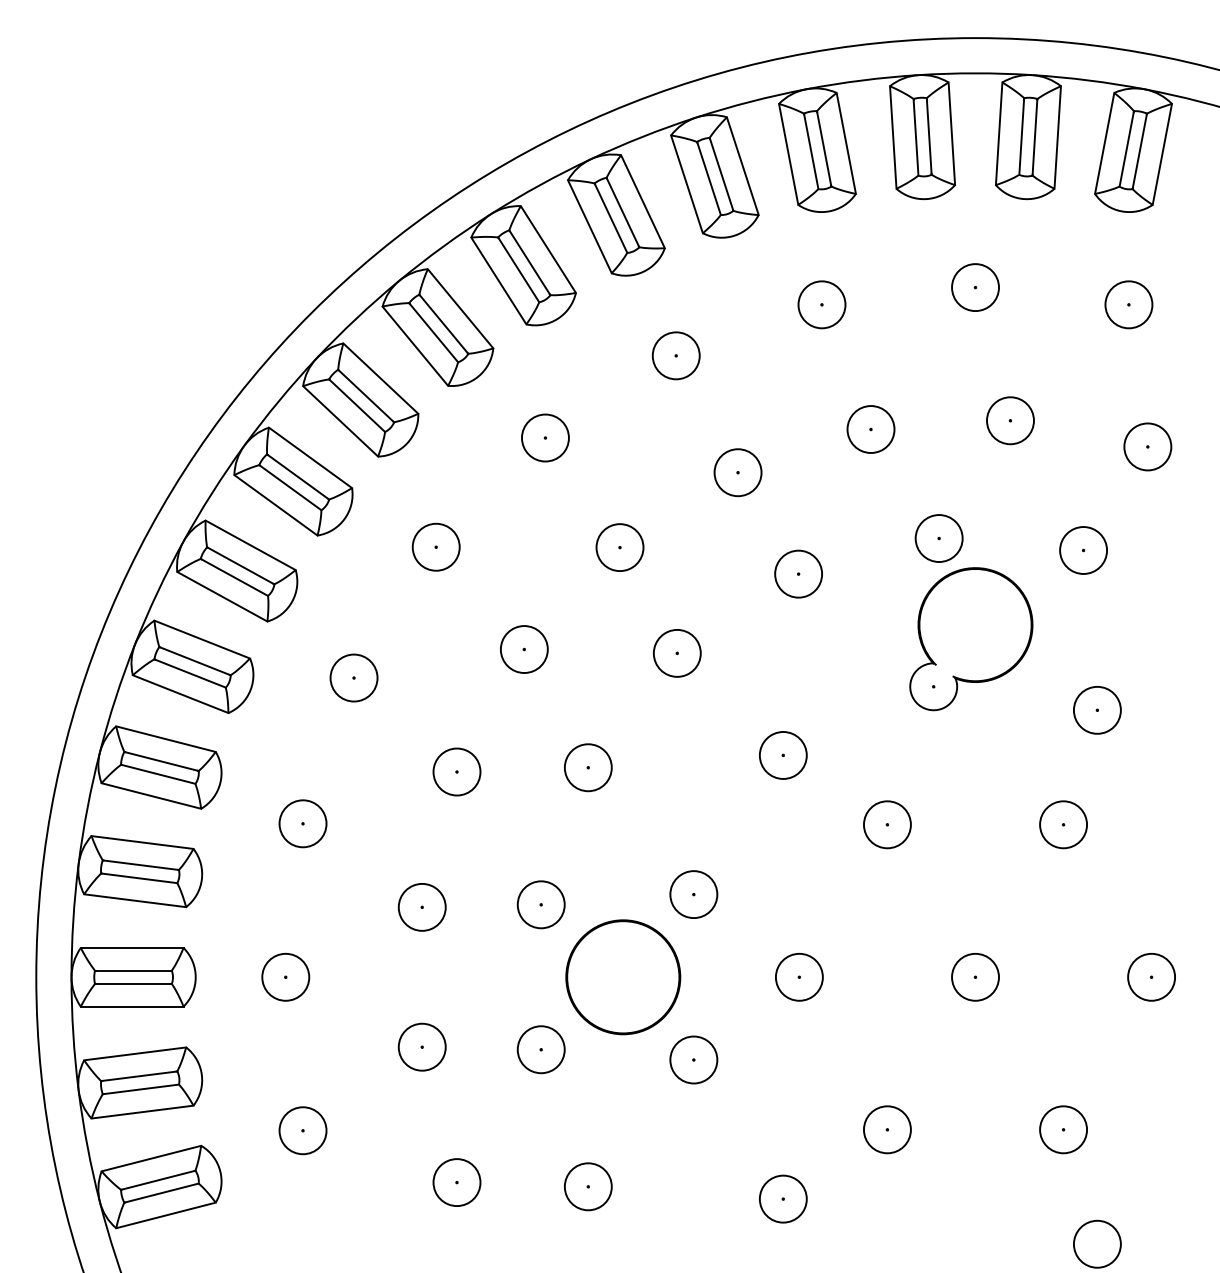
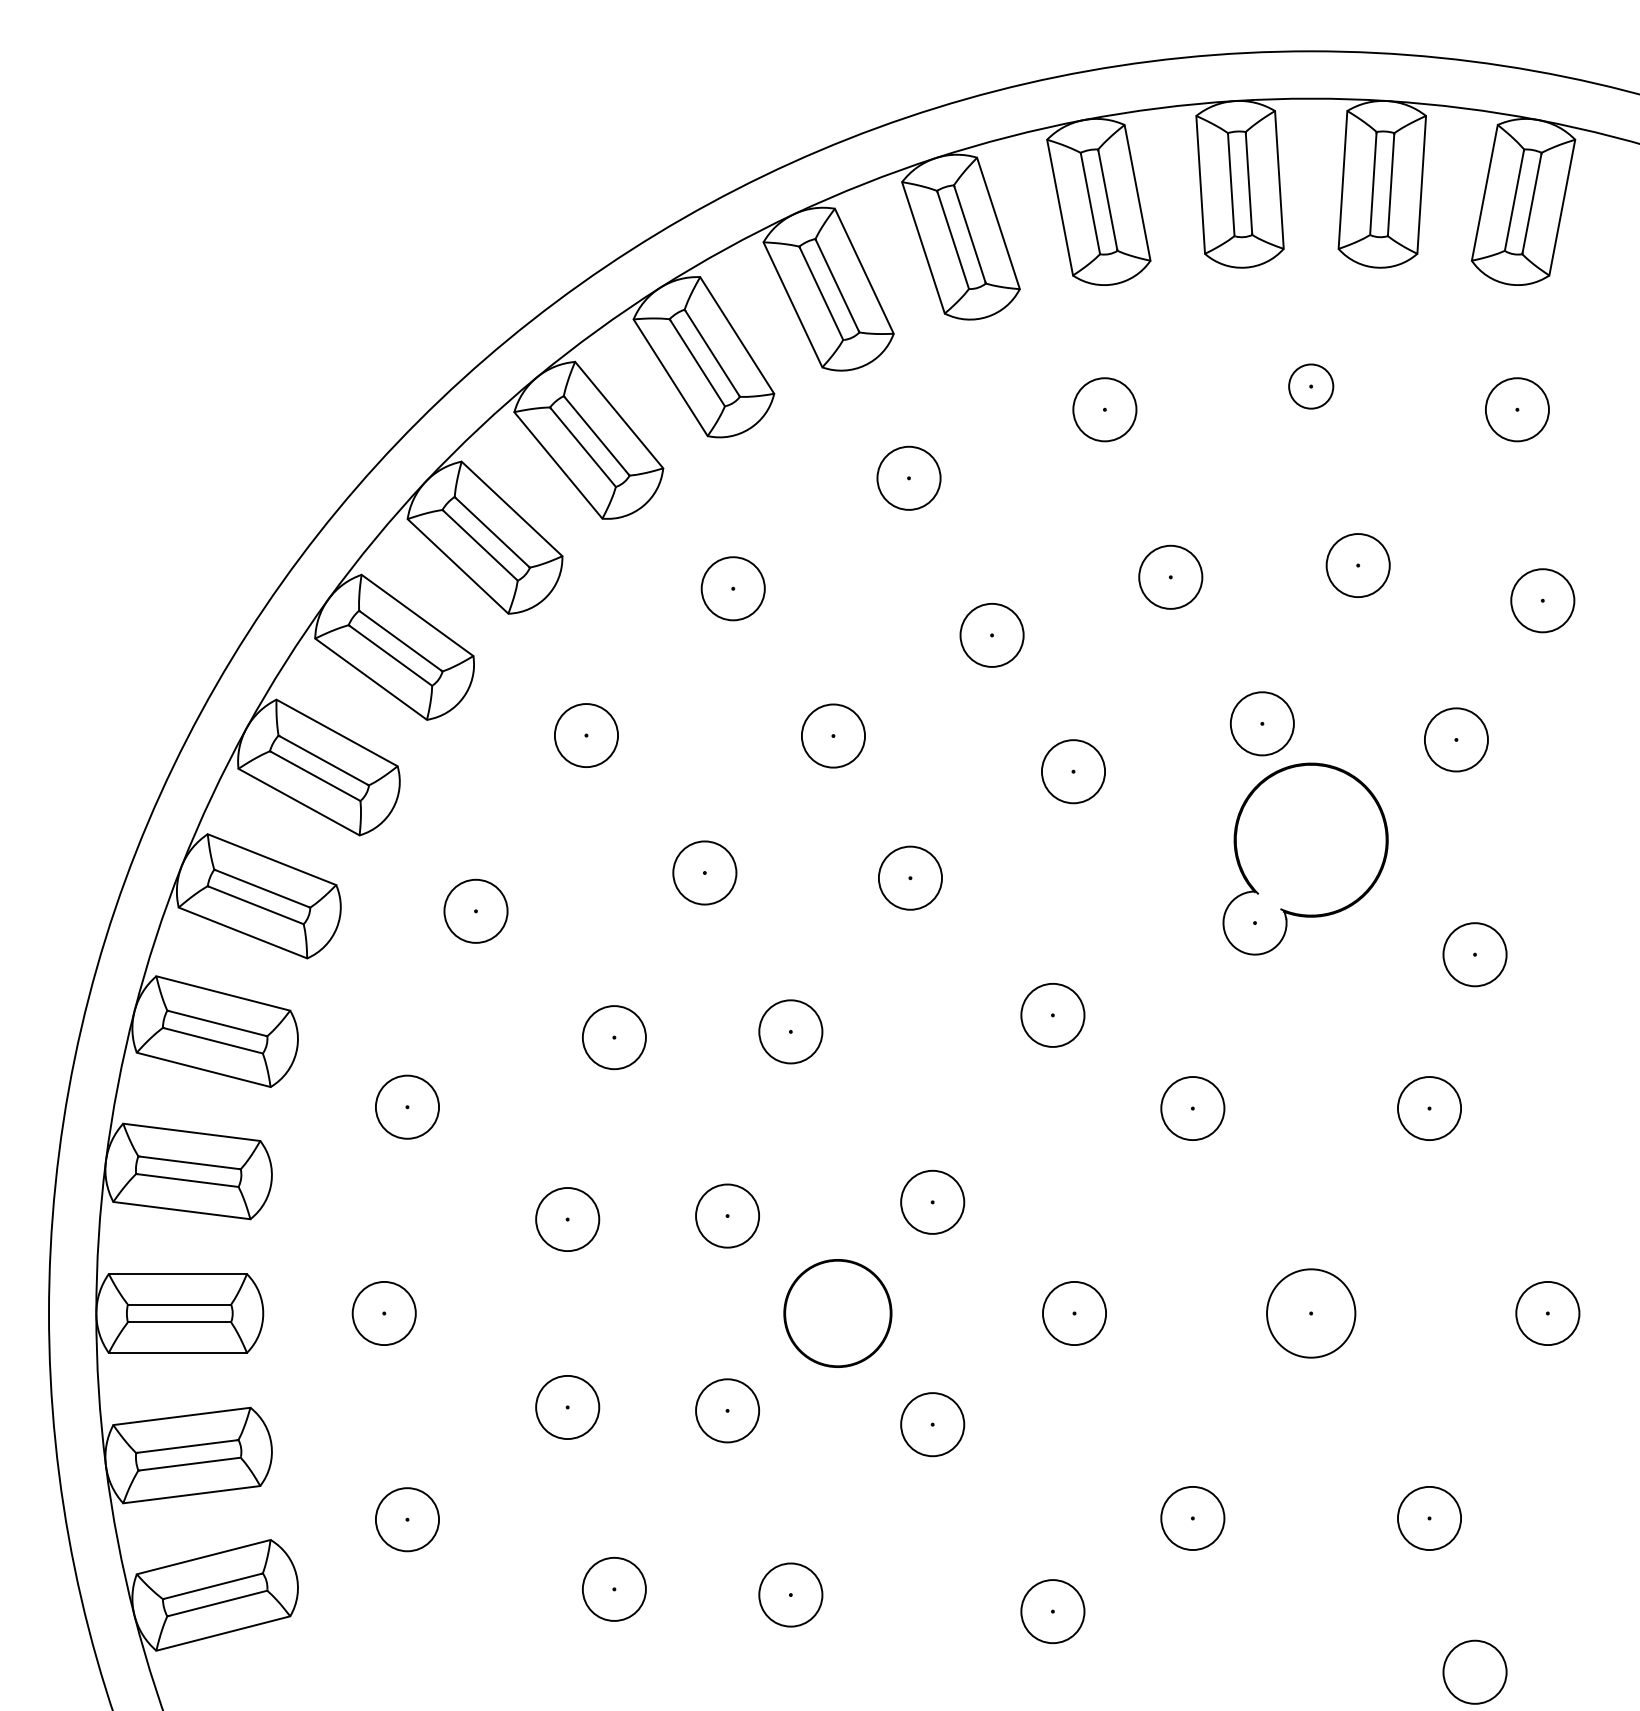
circle: (974, 287) -> (1310, 386), size x0.7
circle: (623, 977) -> (837, 1313), size x0.7
circle: (974, 977) -> (1310, 1313), size x1.4

